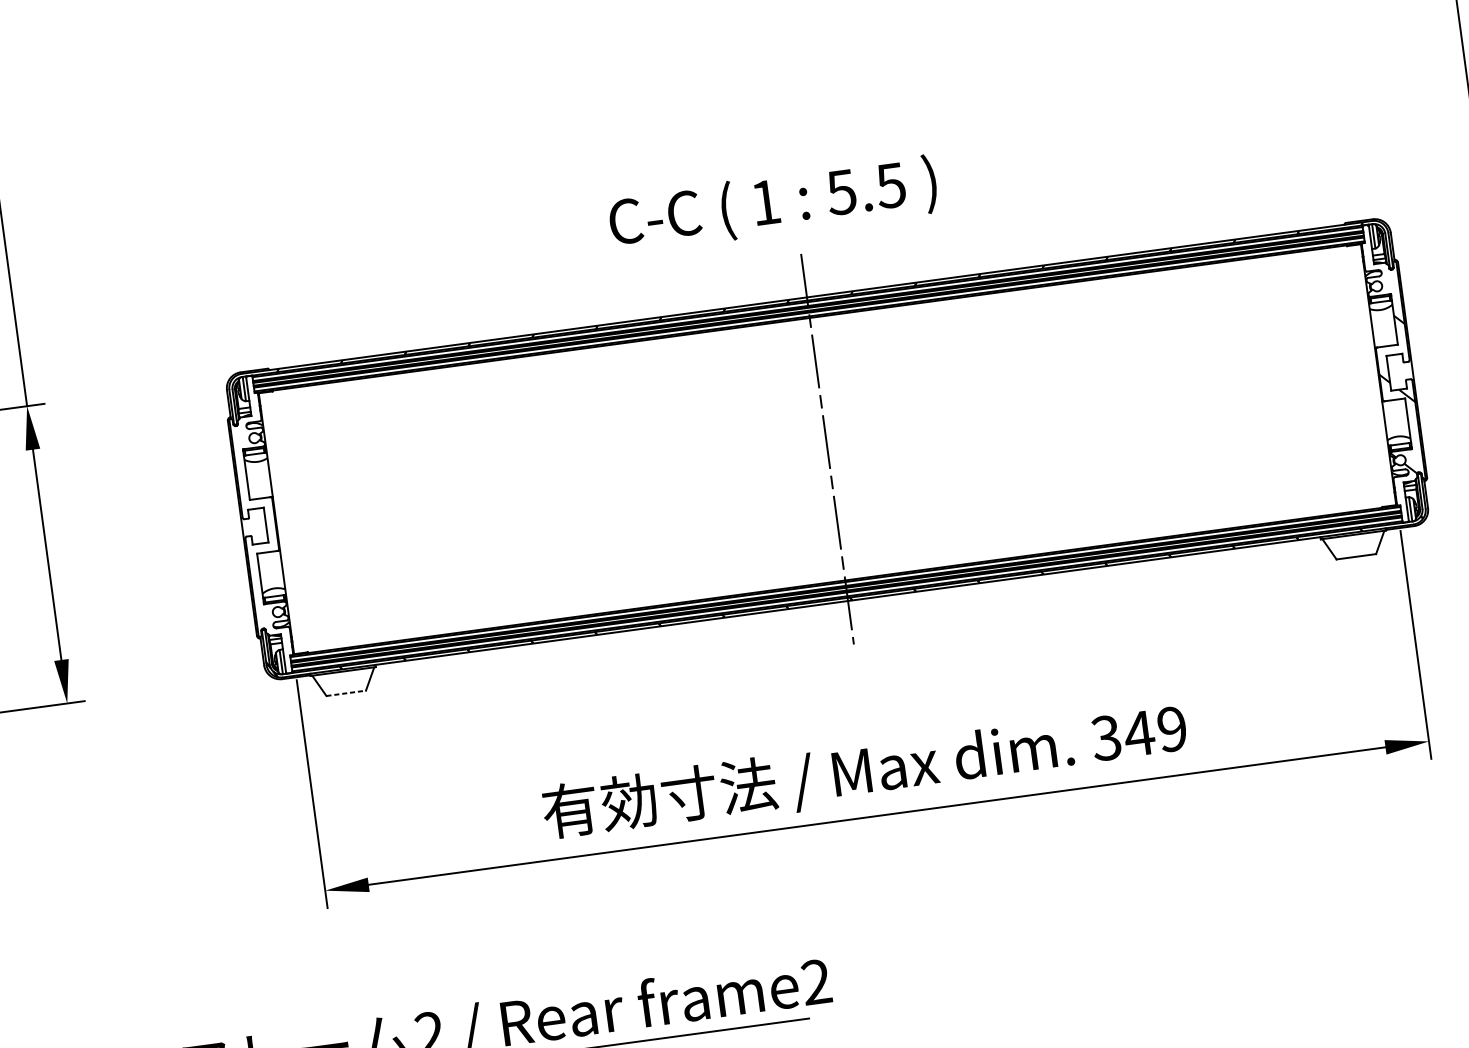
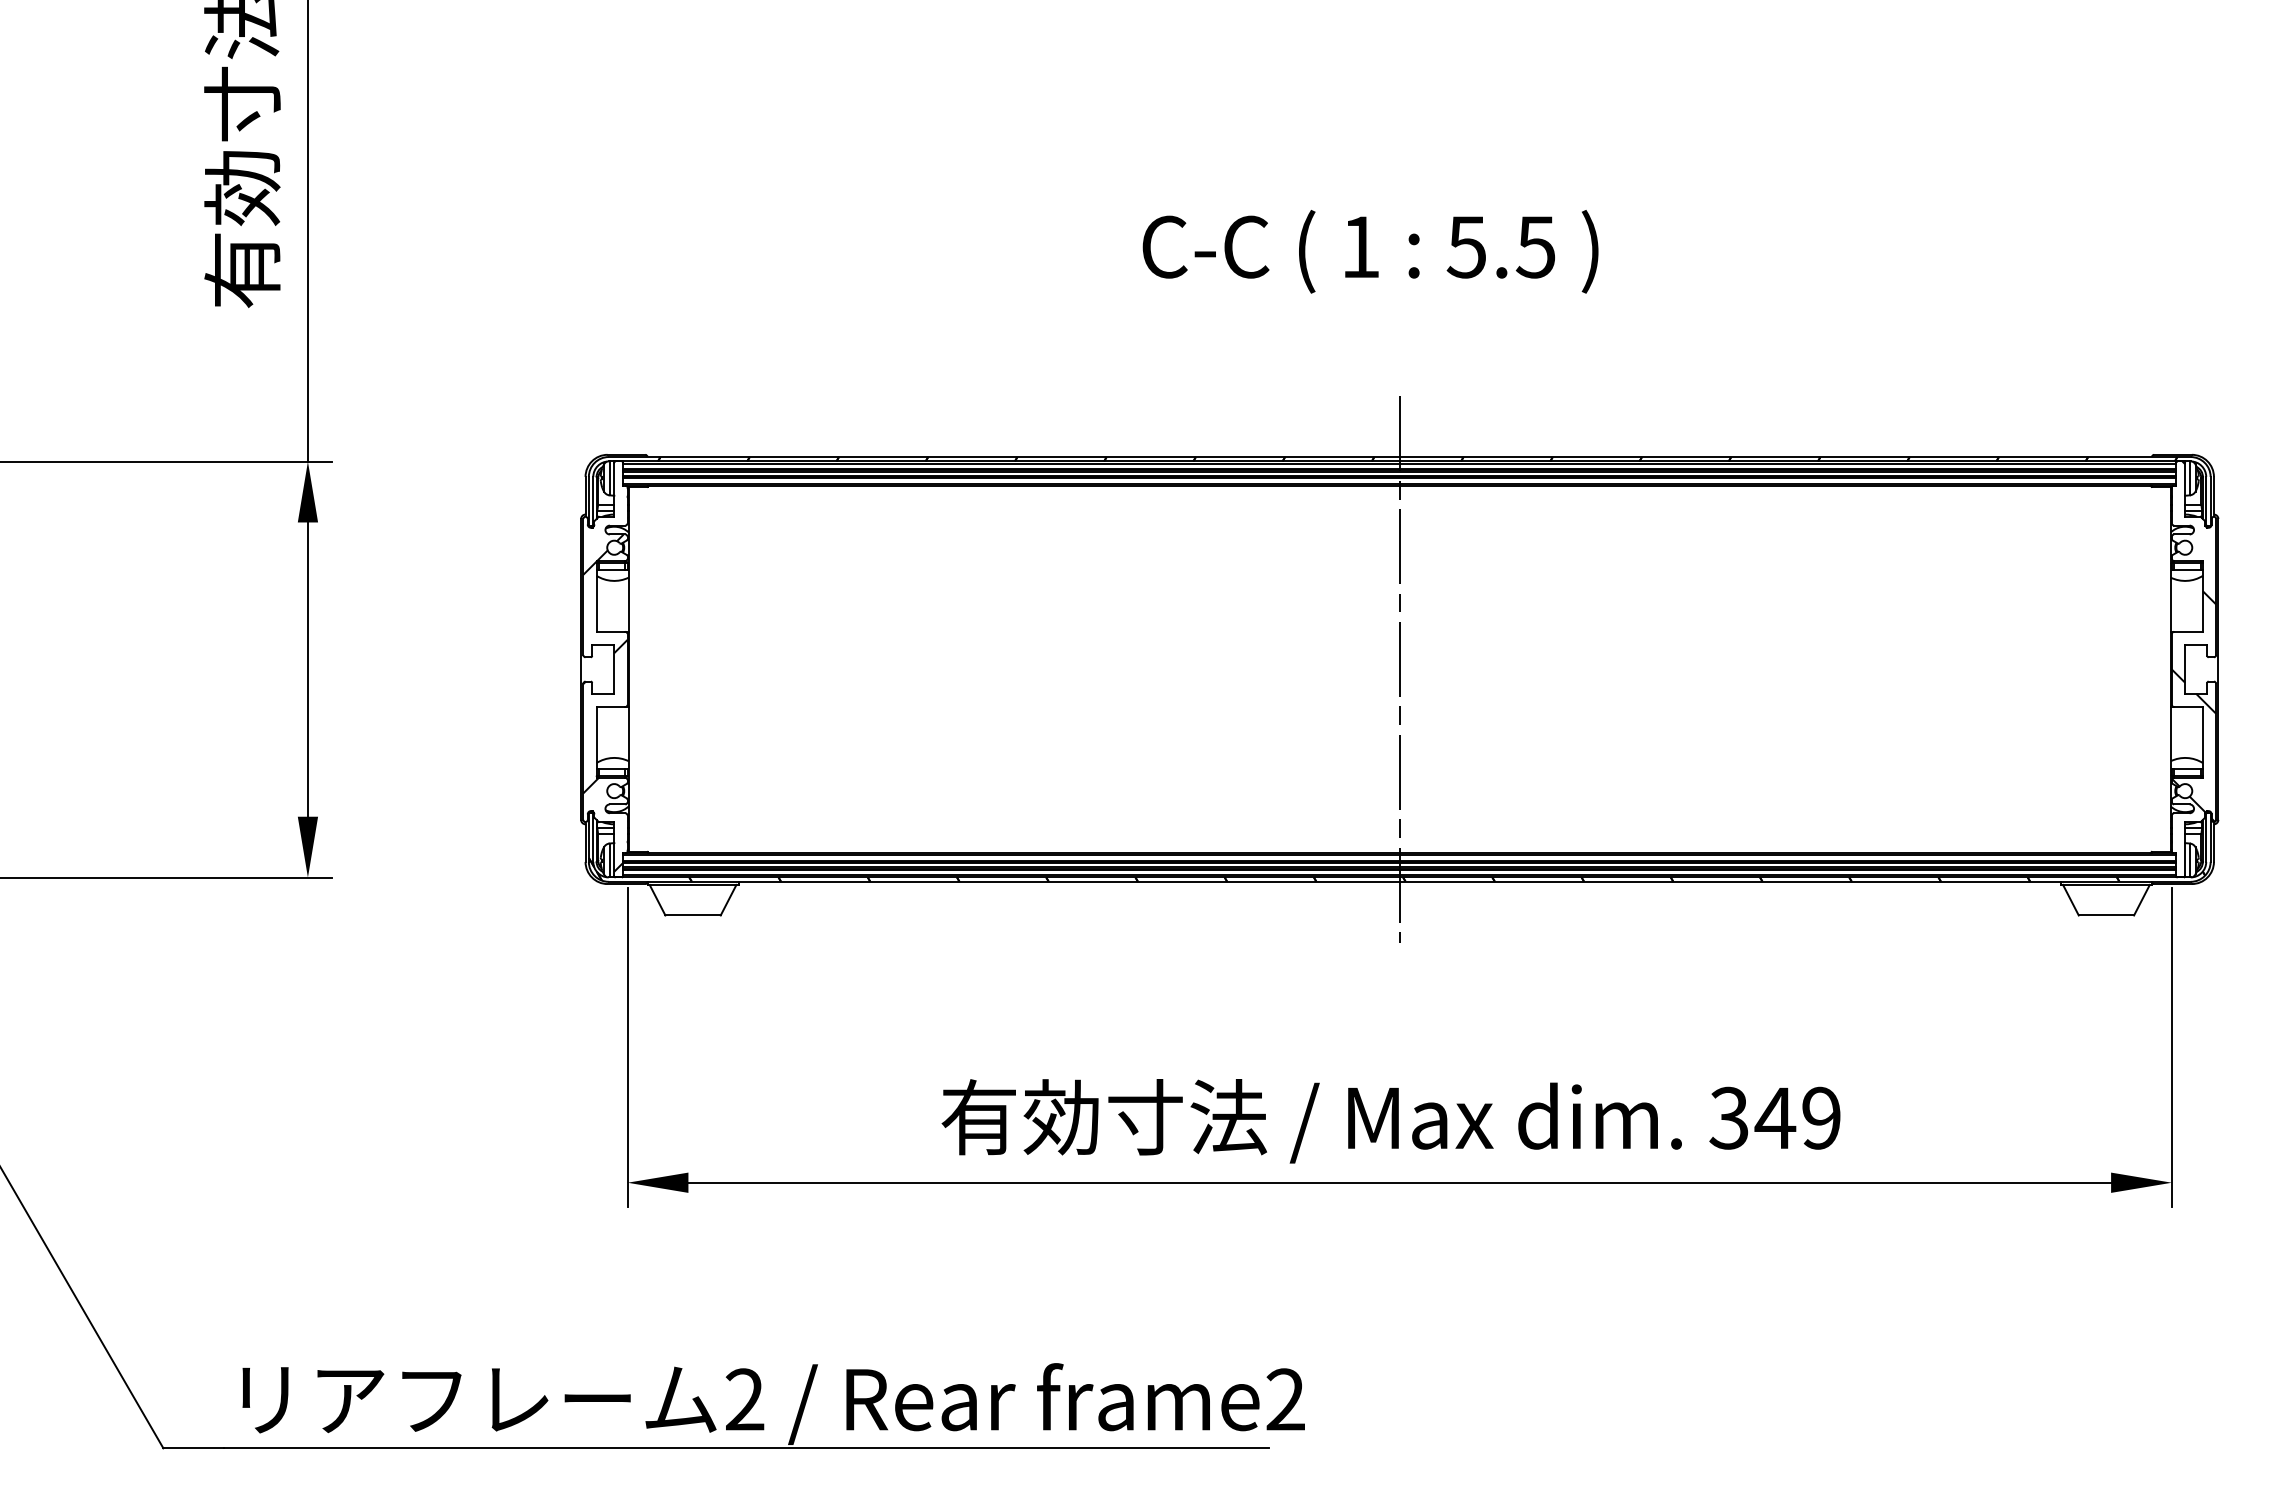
text: (773, 204) -> (1370, 251), moved
hatch: (263, 549) -> (605, 702), added
line: (346, 693) -> (693, 915), dashed -> solid

